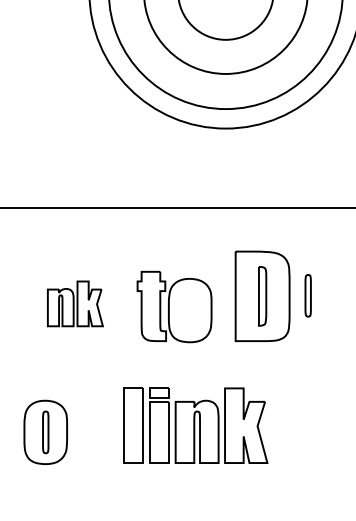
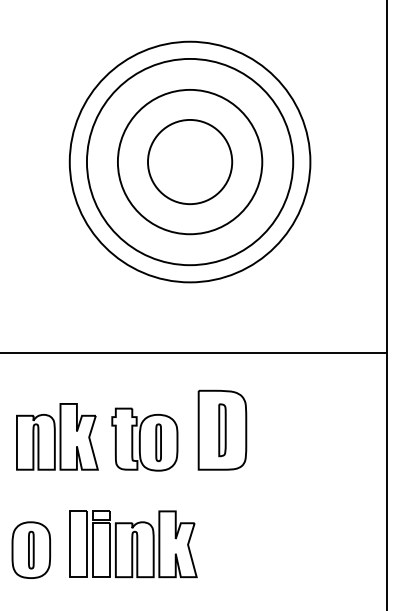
part: (308, 295) -> (158, 442), moved
part: (75, 303) -> (57, 436), size x1.67
part: (195, 425) -> (133, 544), moved

